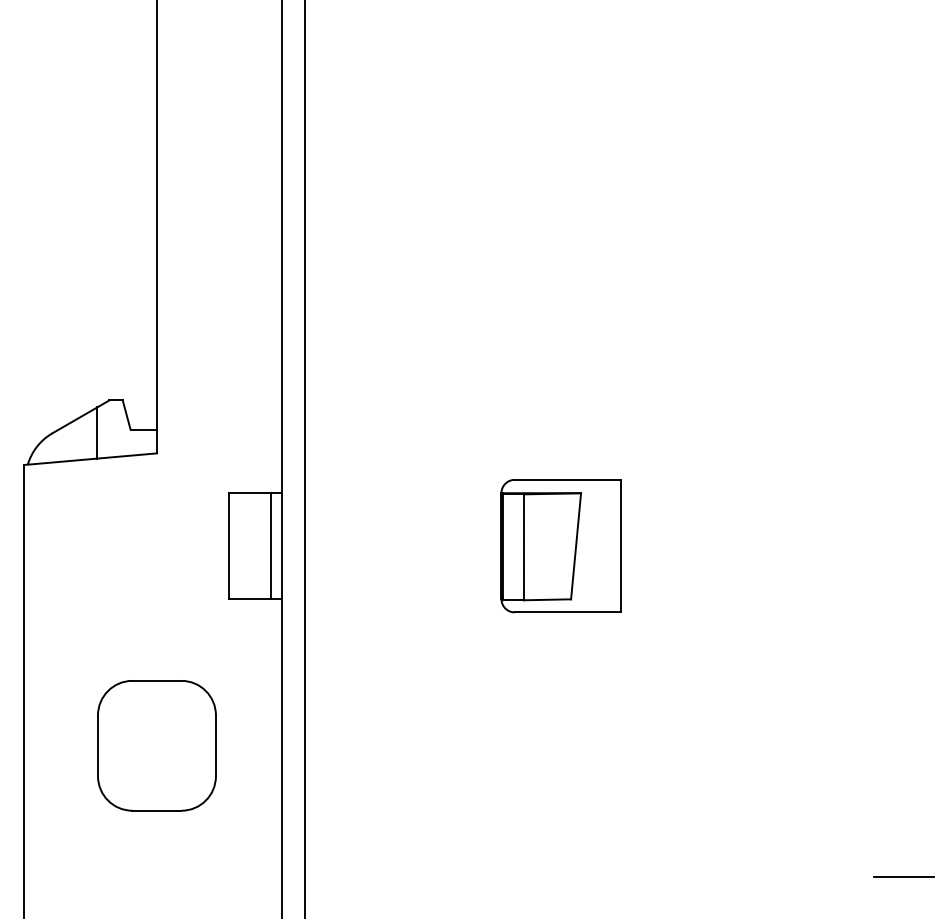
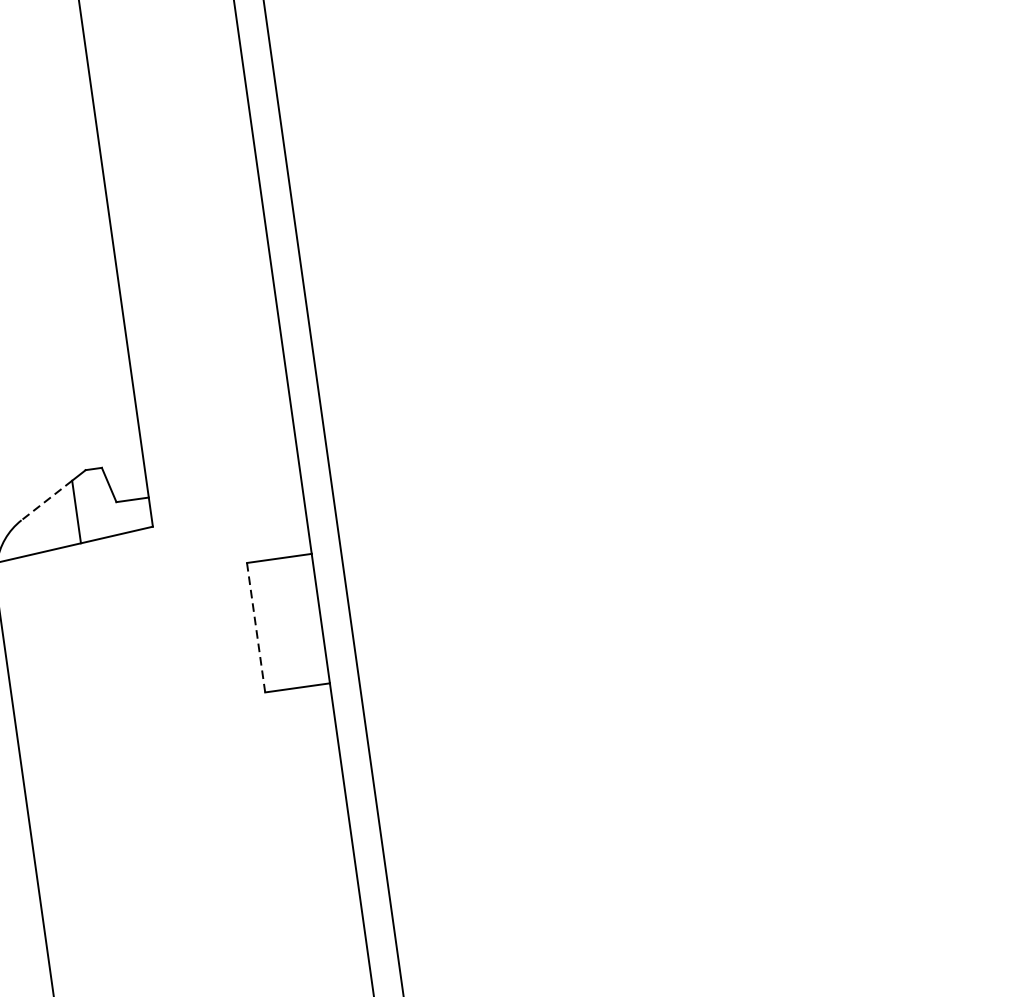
line: (74, 420) -> (46, 500), solid -> dashed
line: (228, 546) -> (256, 628), solid -> dashed
line: (271, 546) -> (308, 620), removed
part: (560, 546) -> (661, 571), removed
part: (156, 745) -> (202, 883), removed

